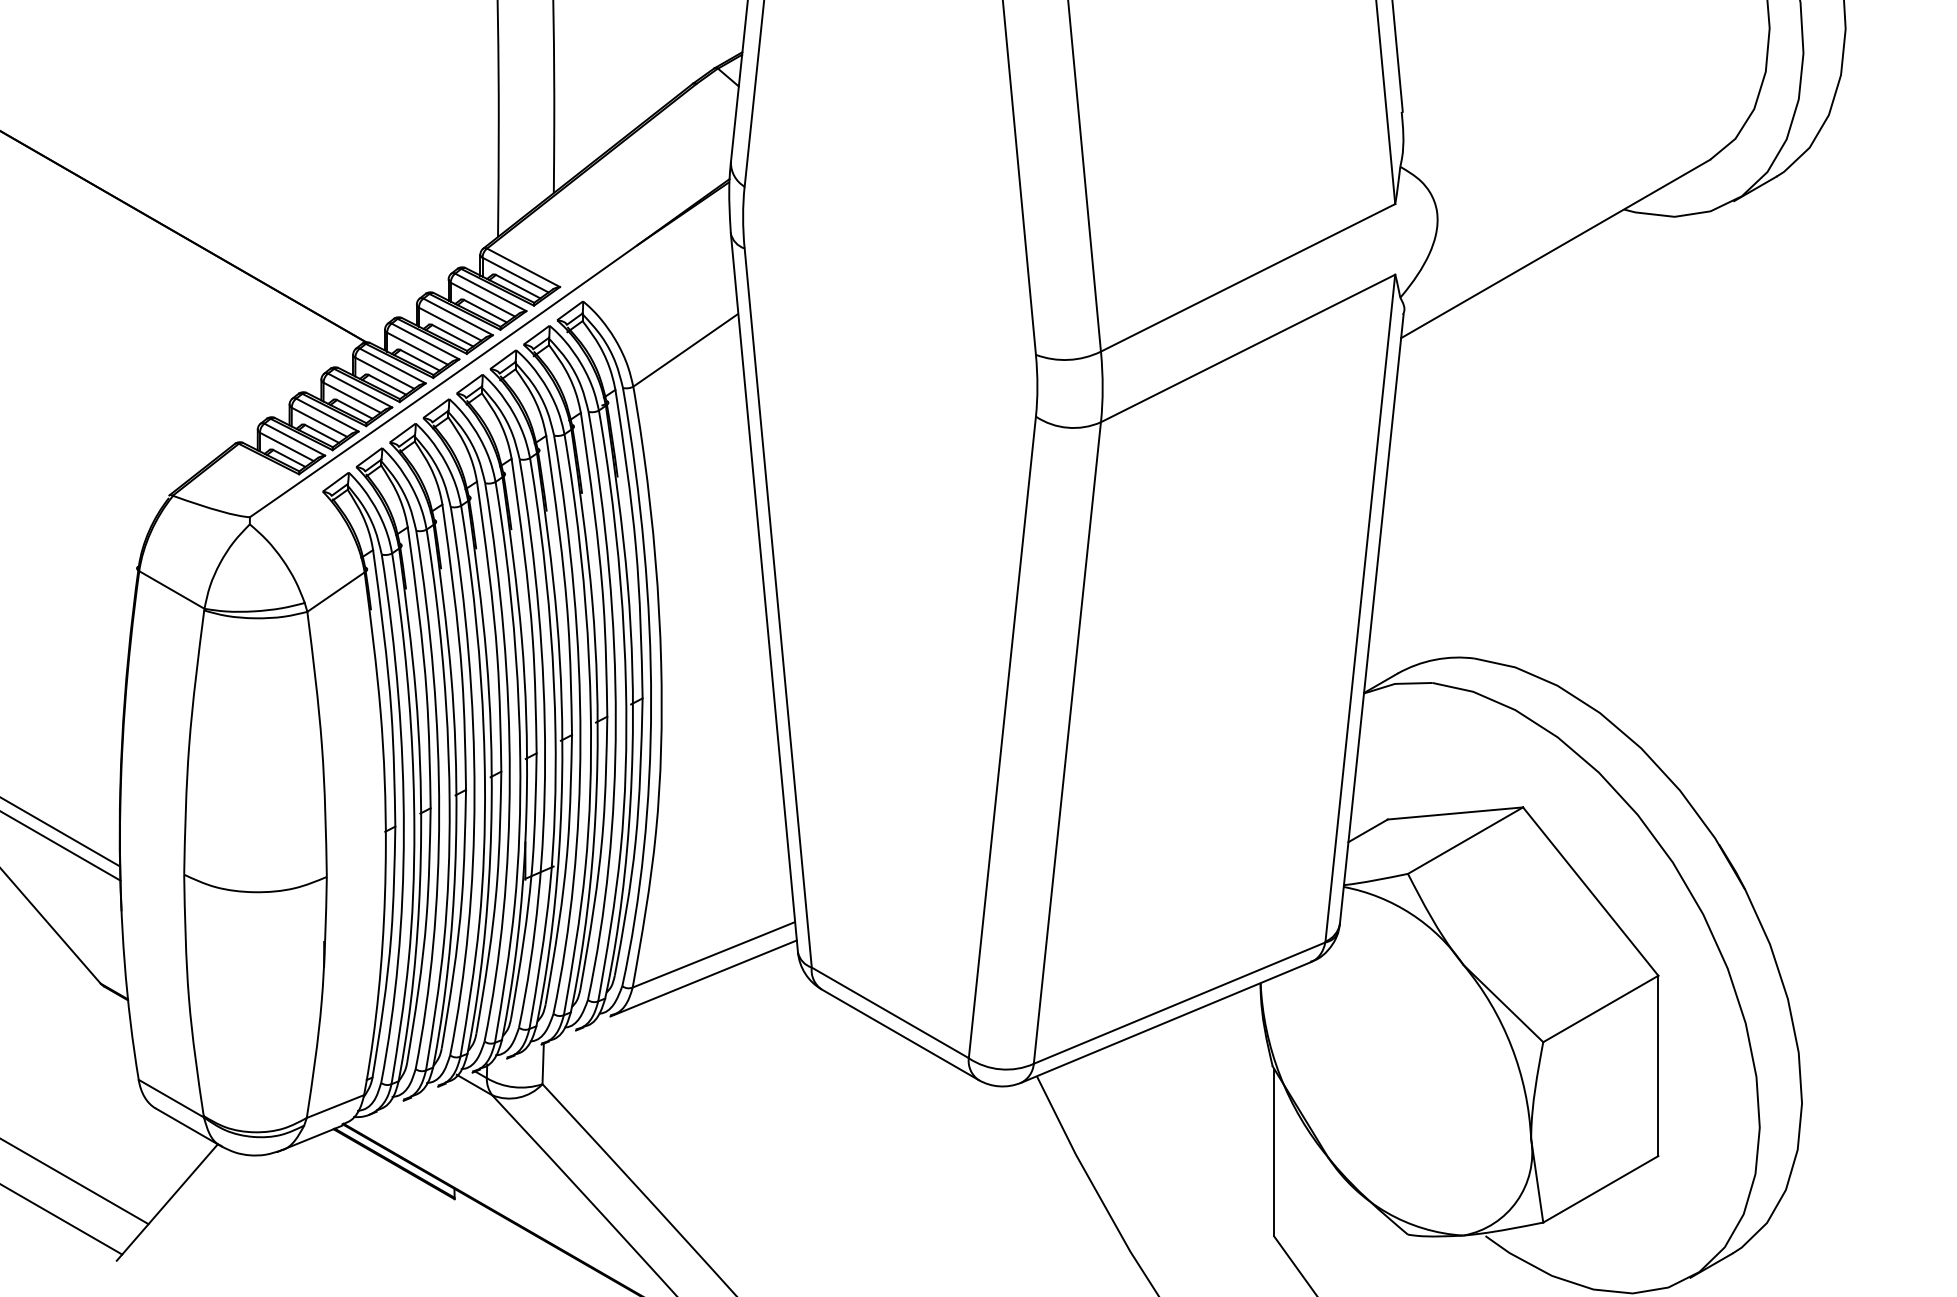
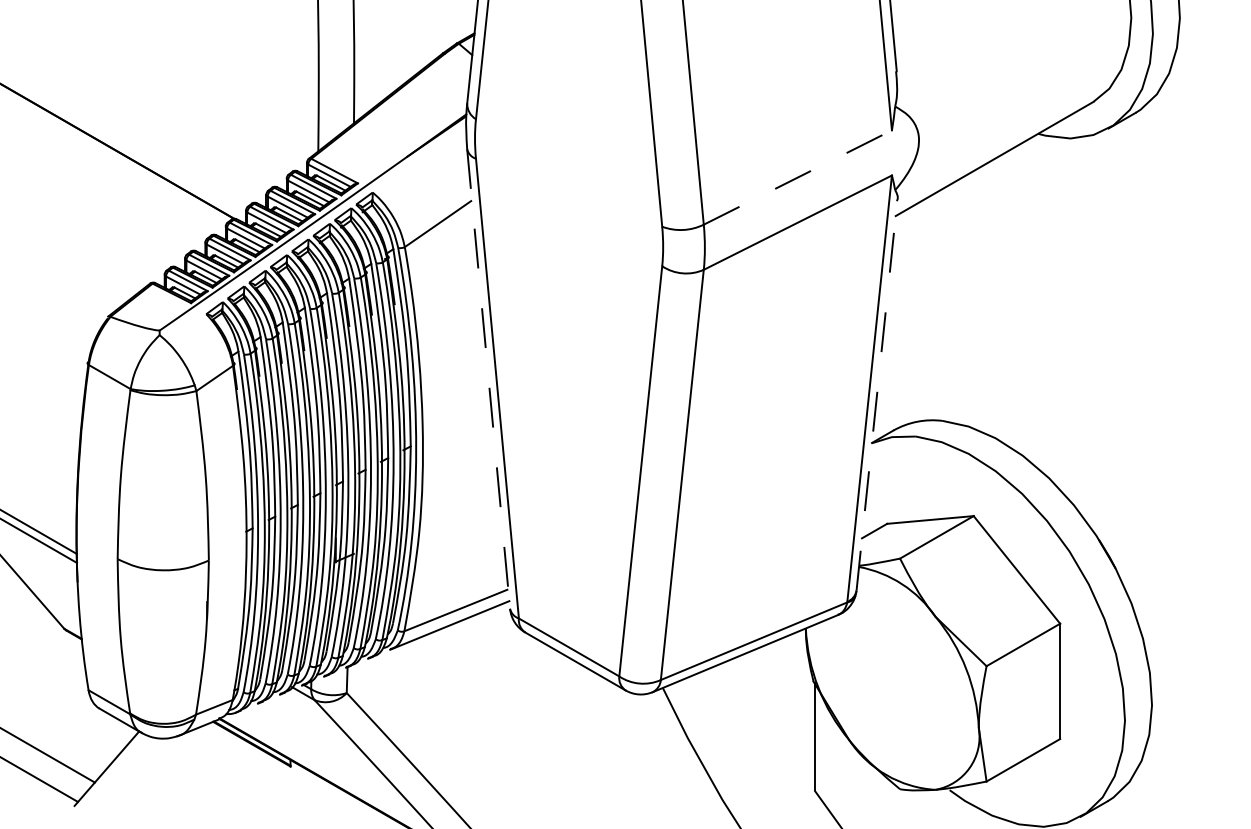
line: (1249, 277) -> (798, 177), solid -> dashed
line: (764, 592) -> (488, 378), solid -> dashed
line: (1371, 618) -> (876, 395), solid -> dashed

